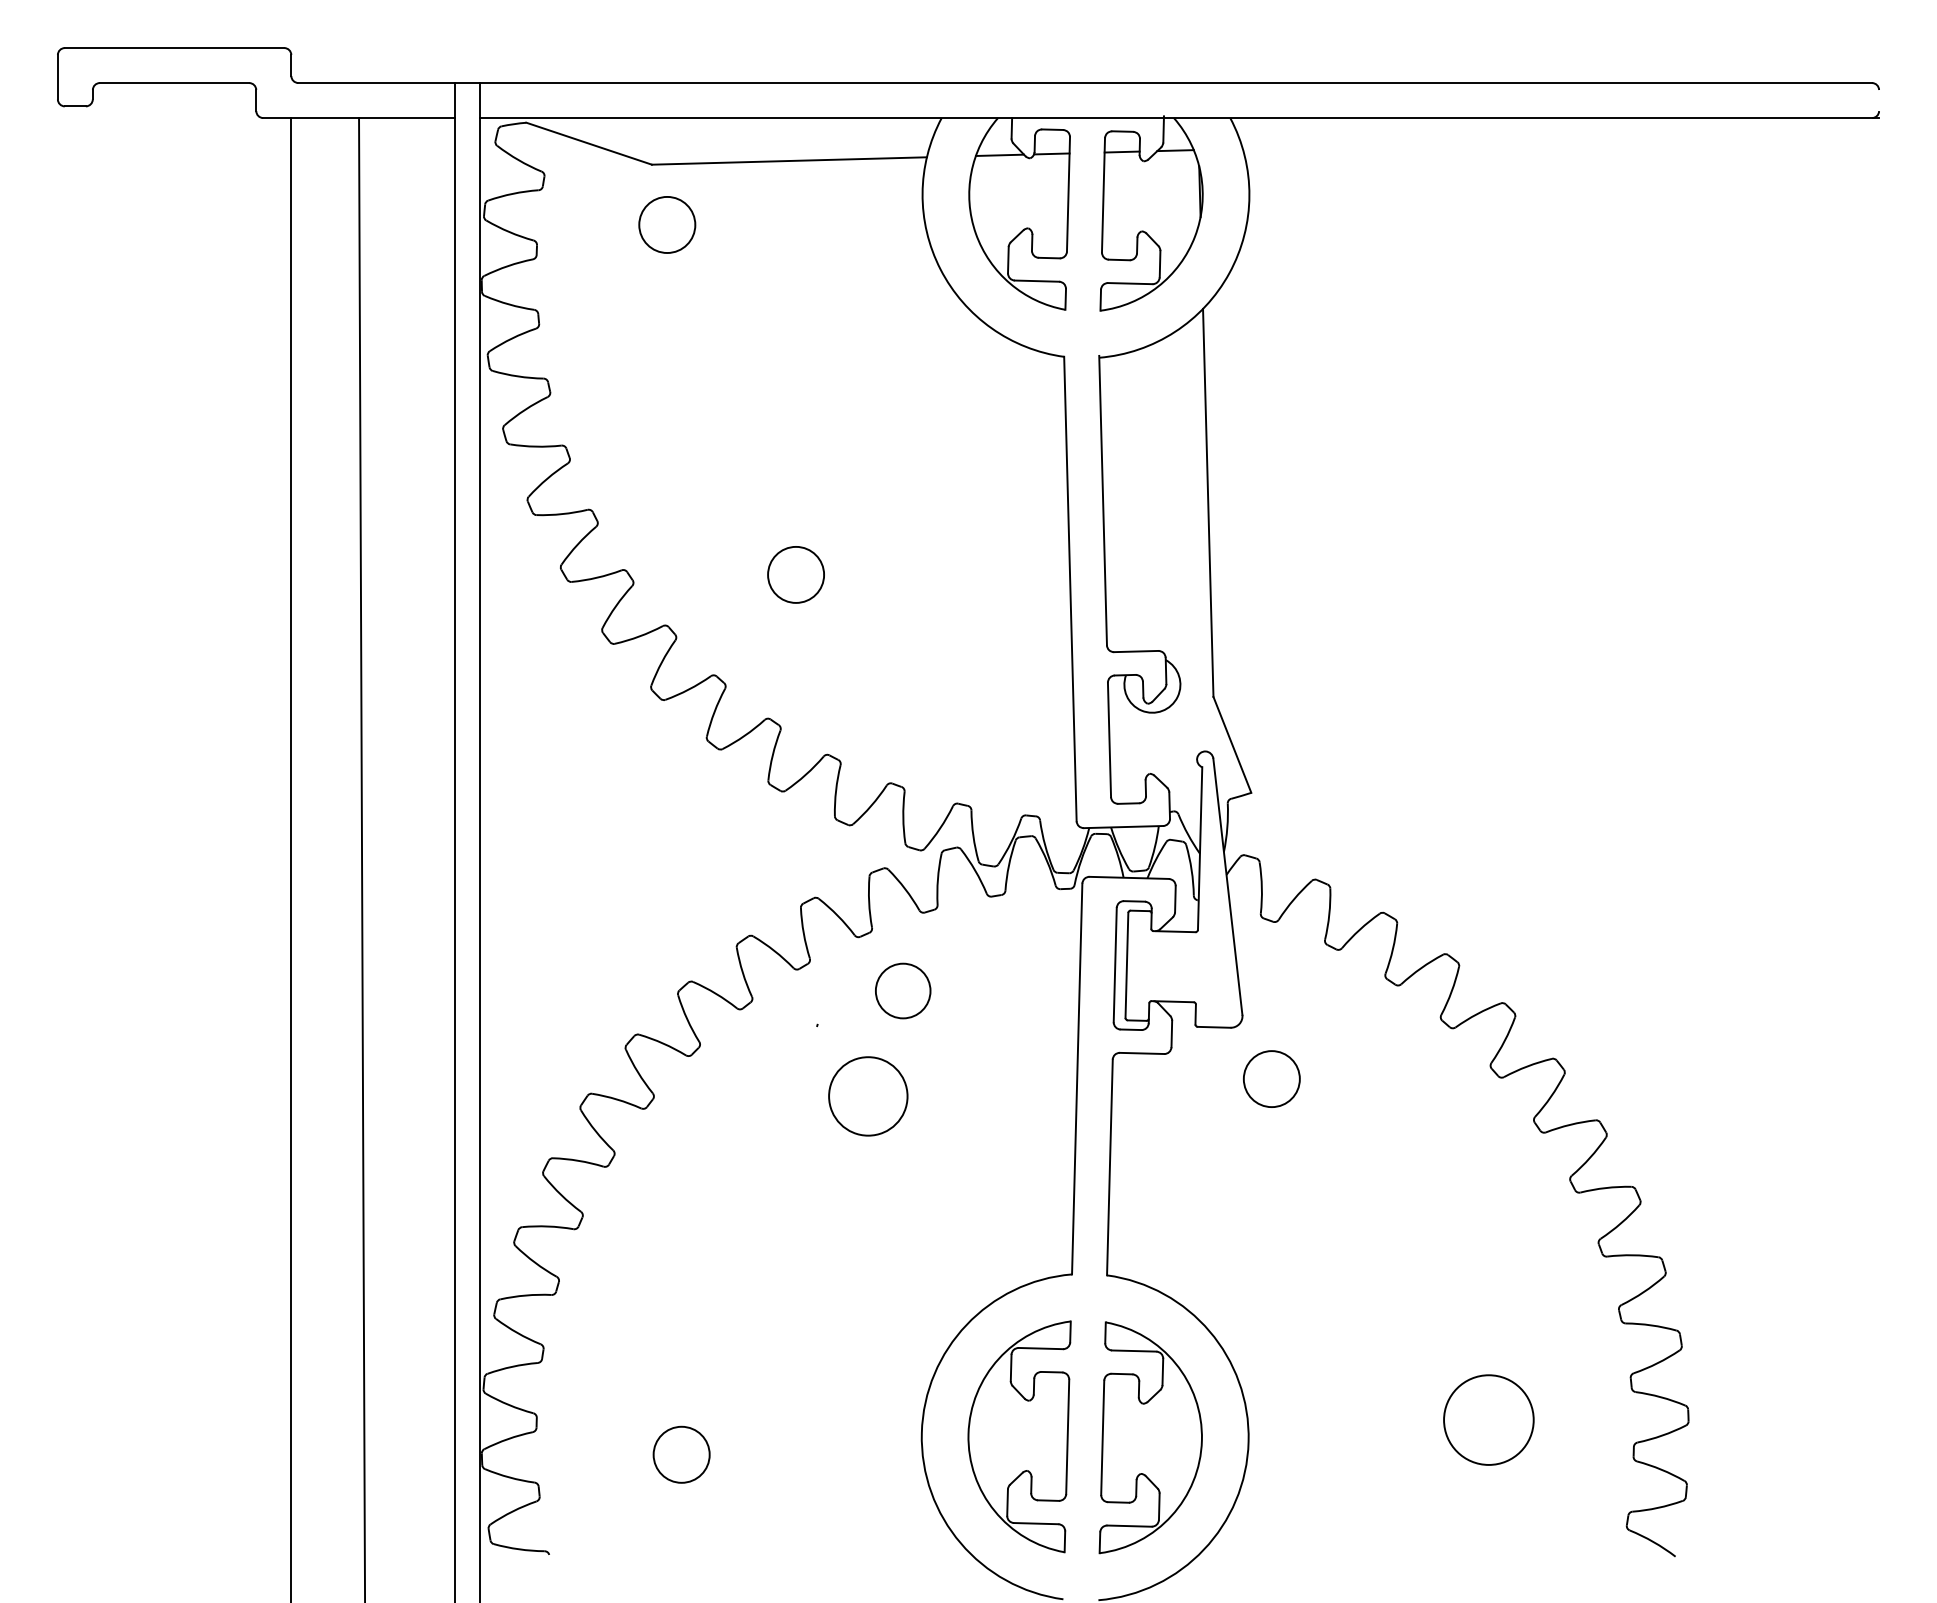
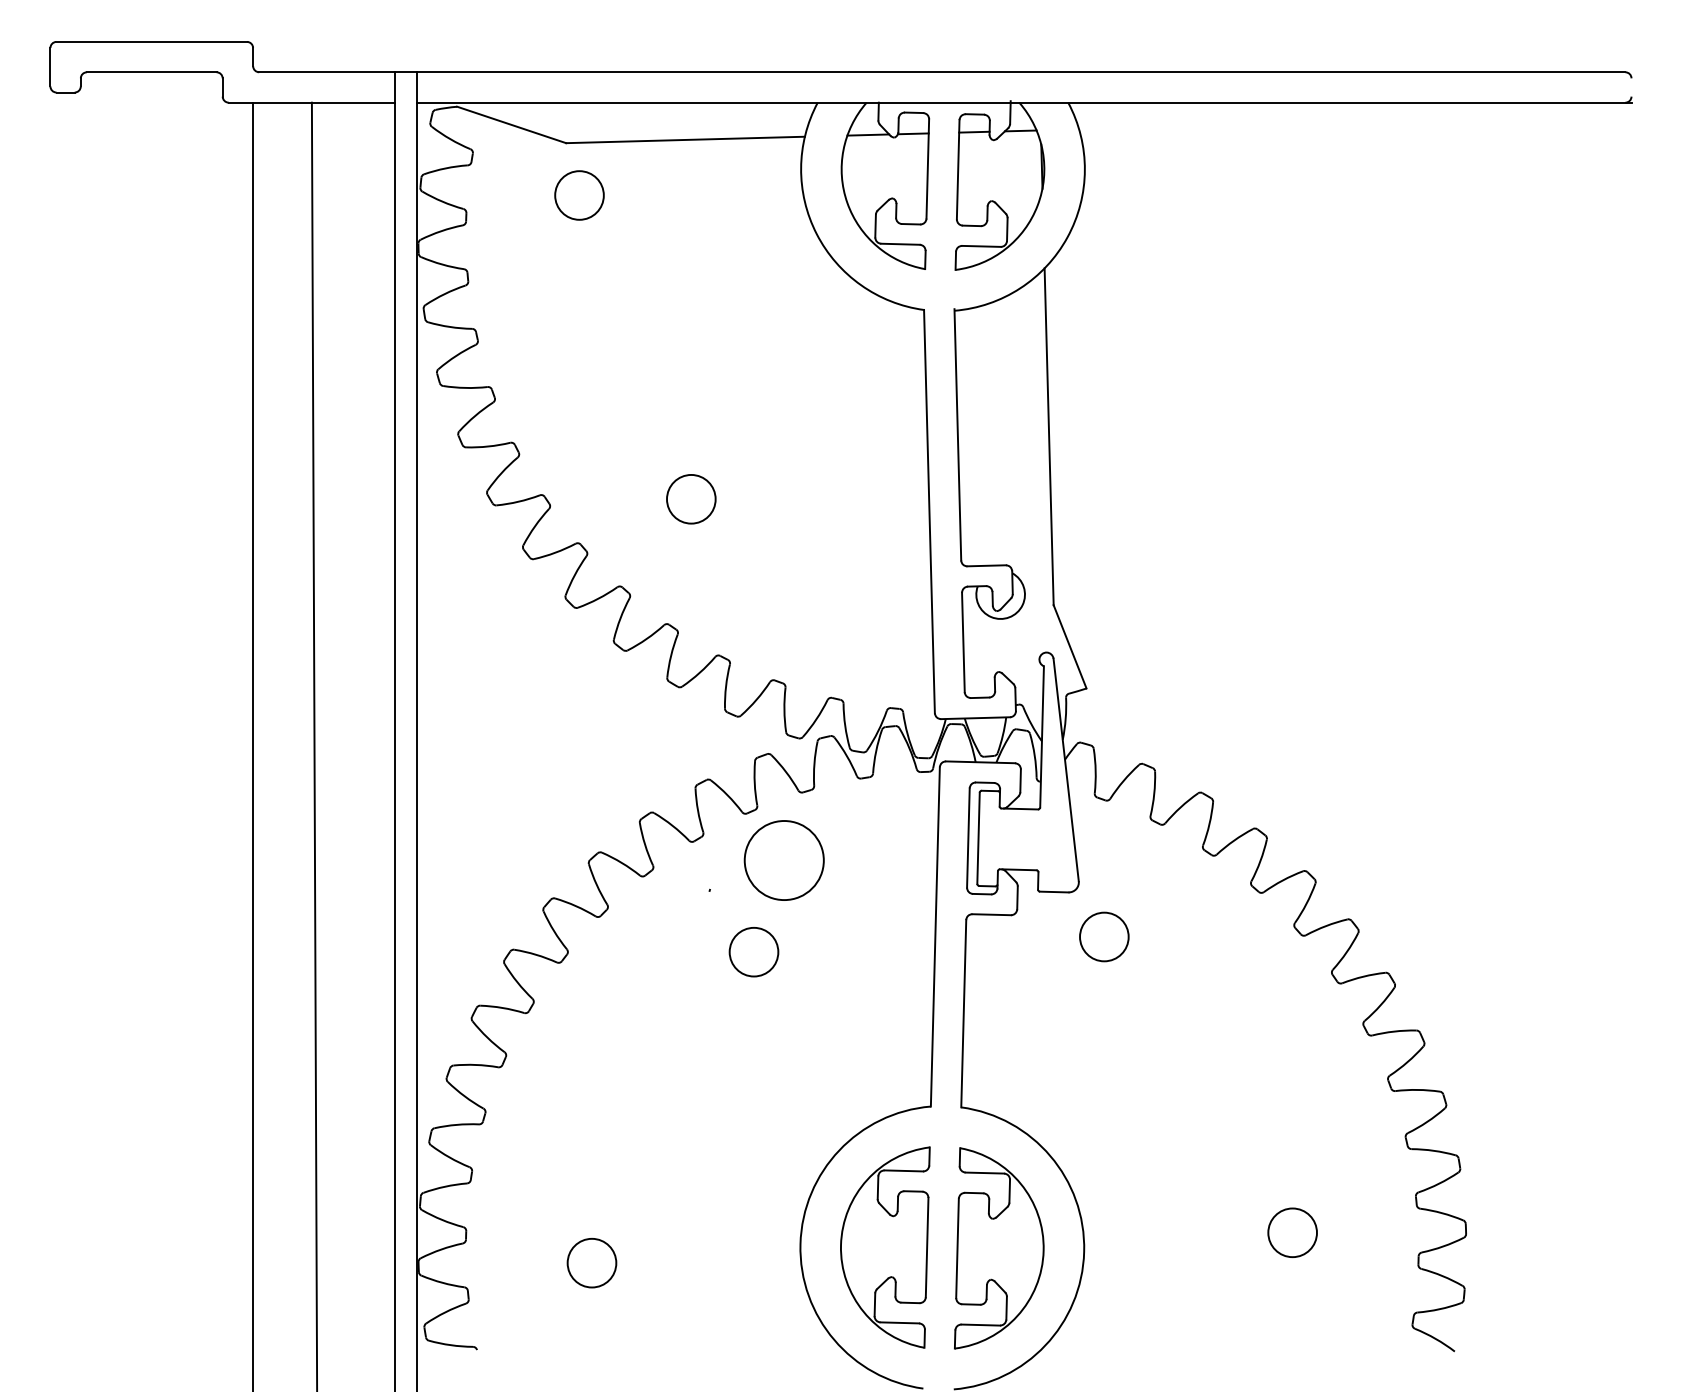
circle: (902, 990) -> (783, 860), size x1.67
circle: (867, 1096) -> (753, 952), size x0.71
circle: (1488, 1419) -> (1292, 1232), size x0.62

